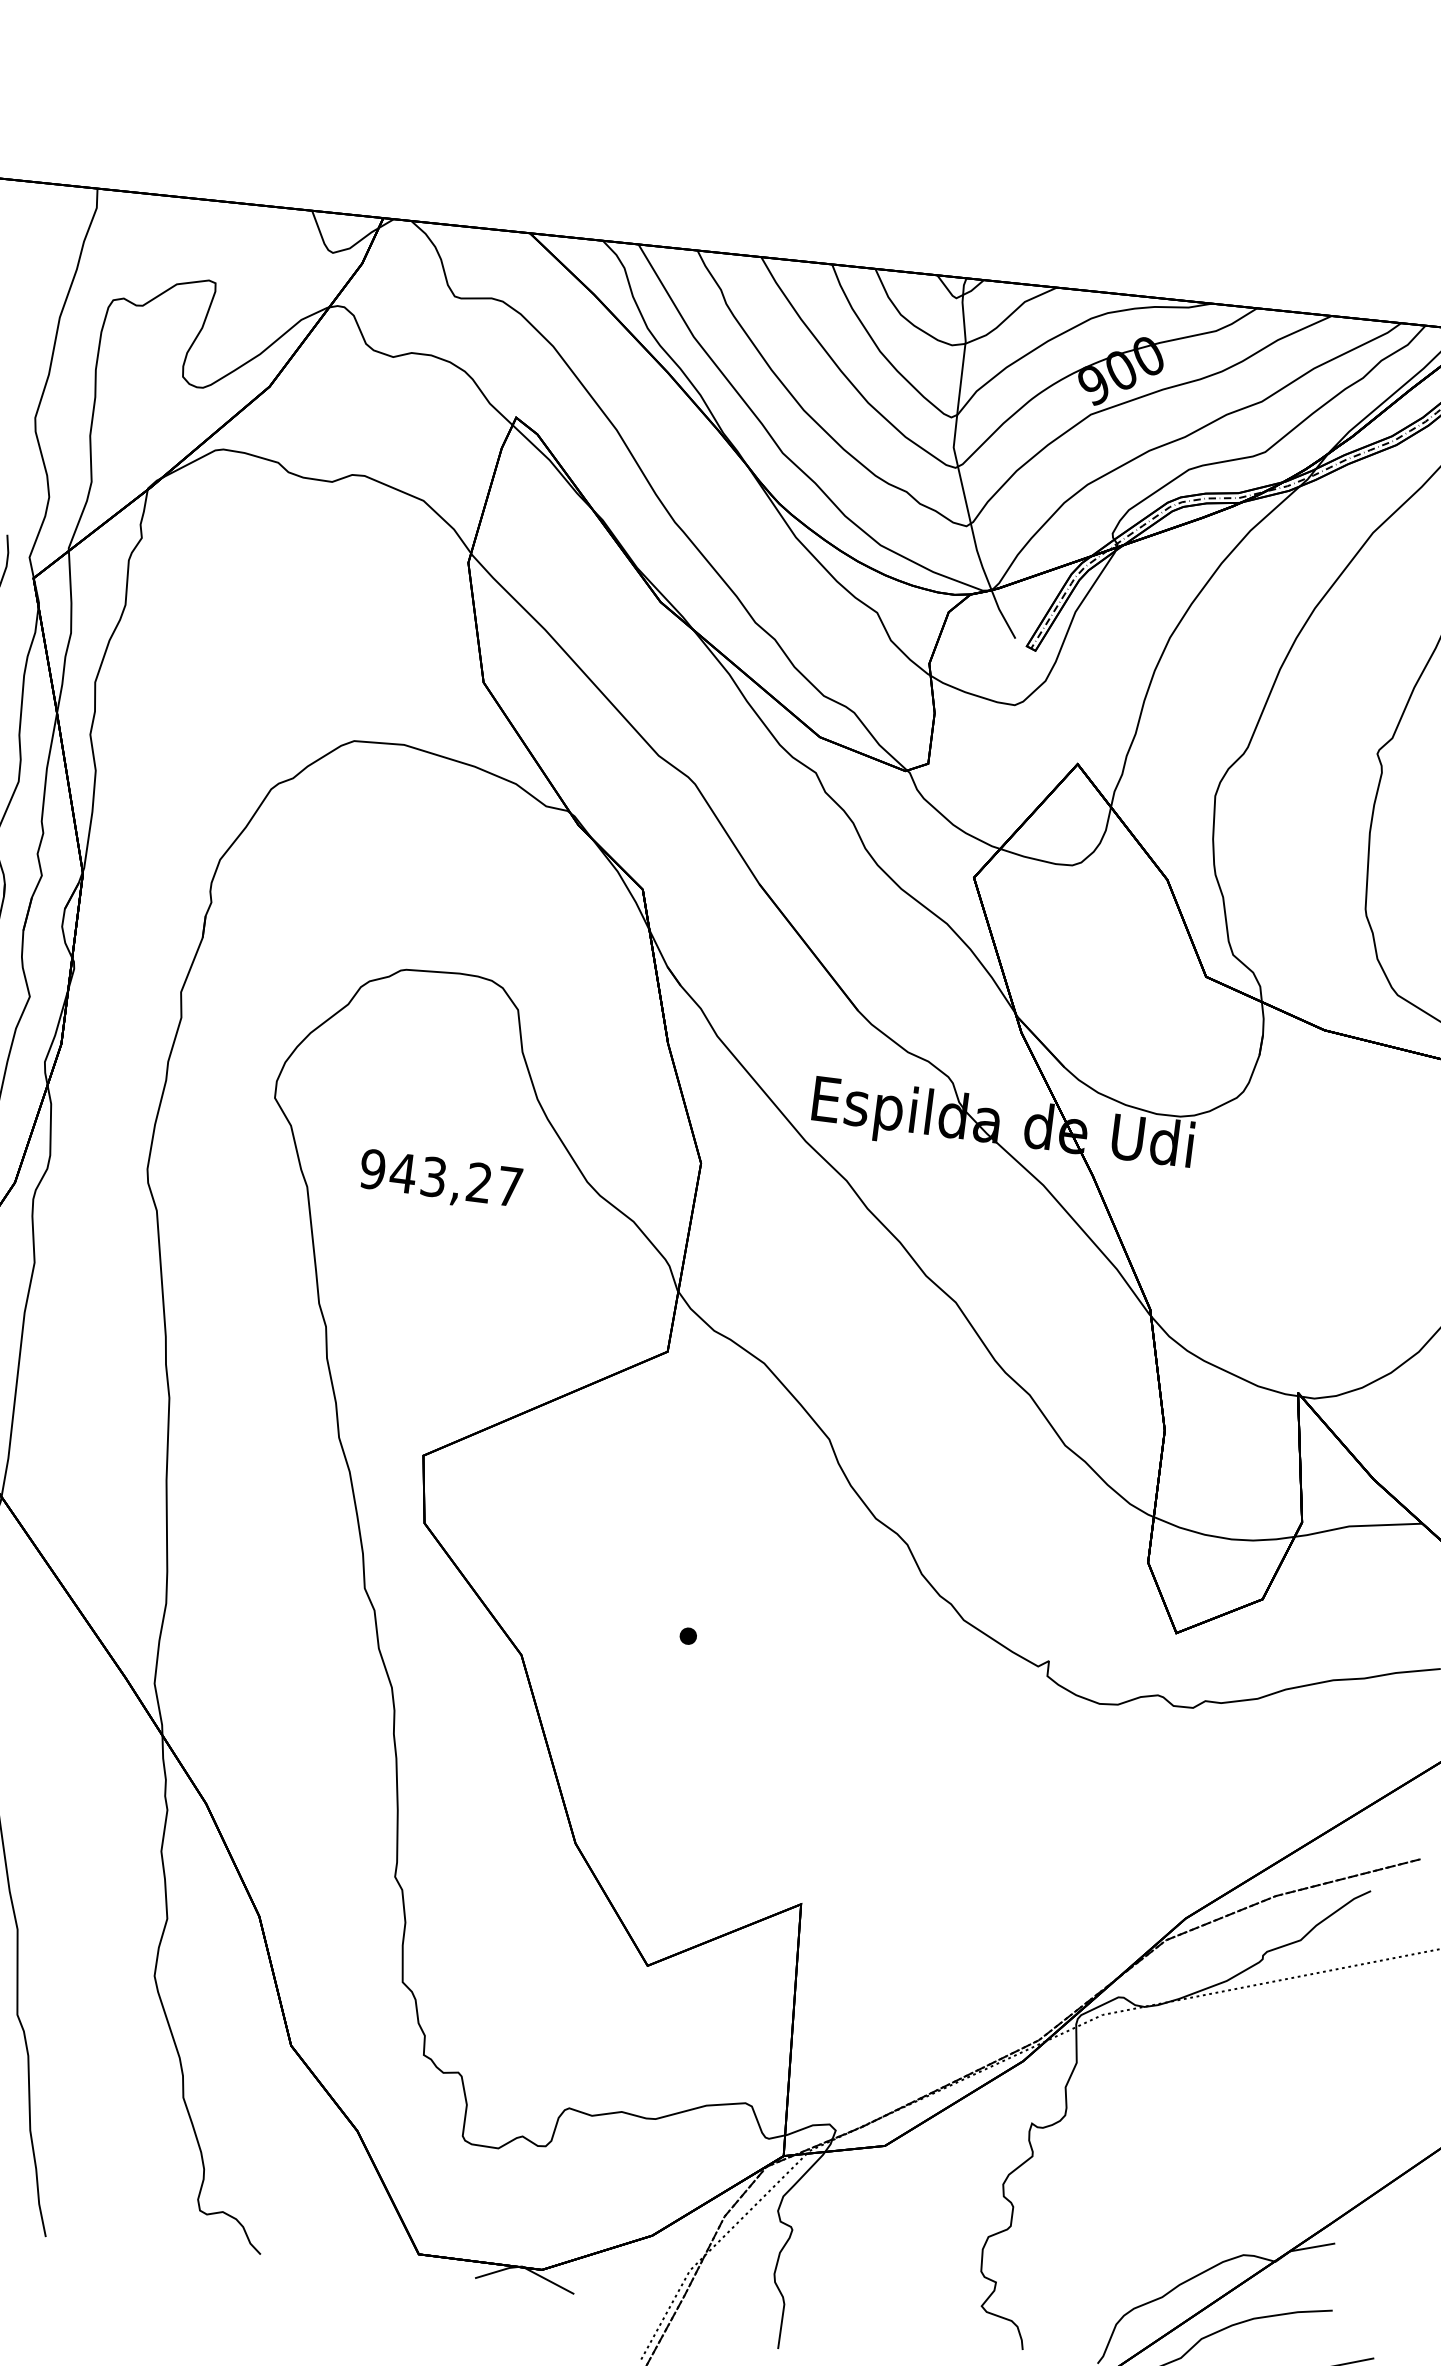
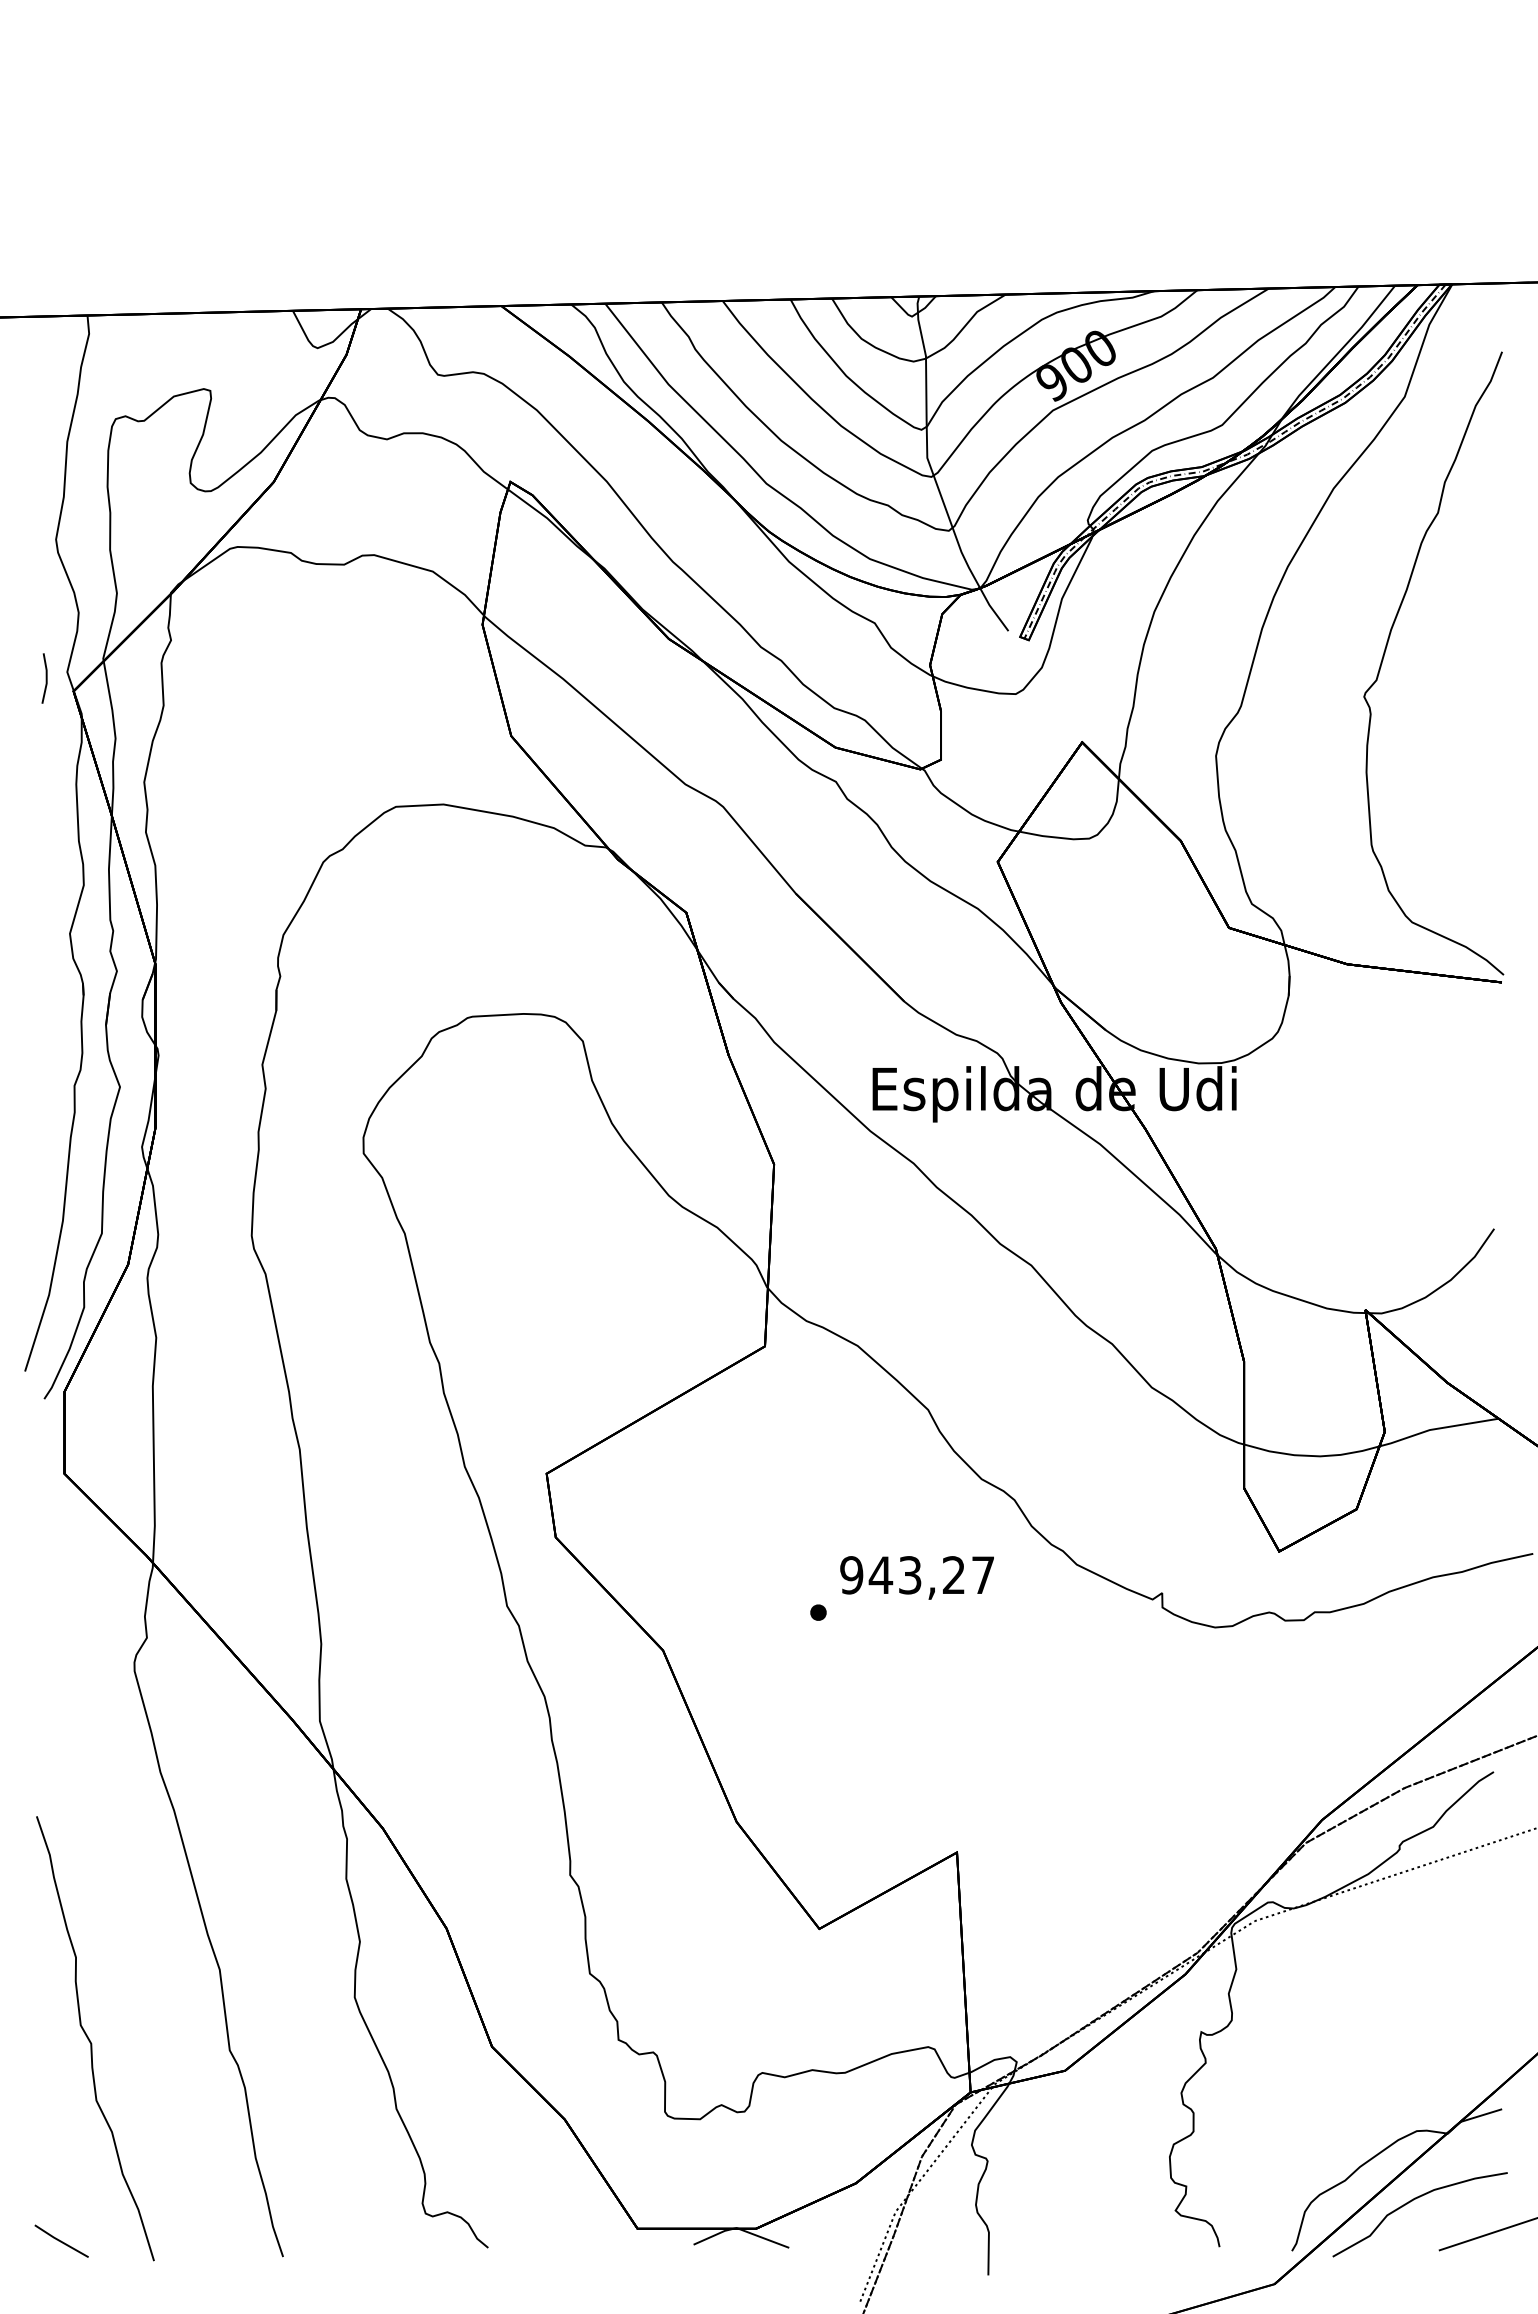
text: (440, 1180) -> (916, 1577), moved

